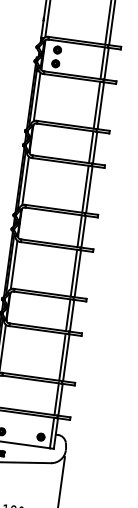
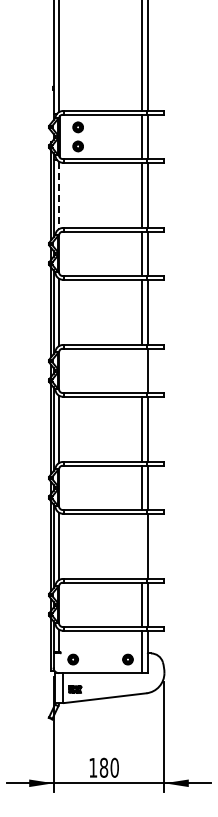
line: (36, 97) -> (58, 195), solid -> dashed
line: (79, 230) -> (142, 370), removed
line: (62, 357) -> (142, 546), removed

